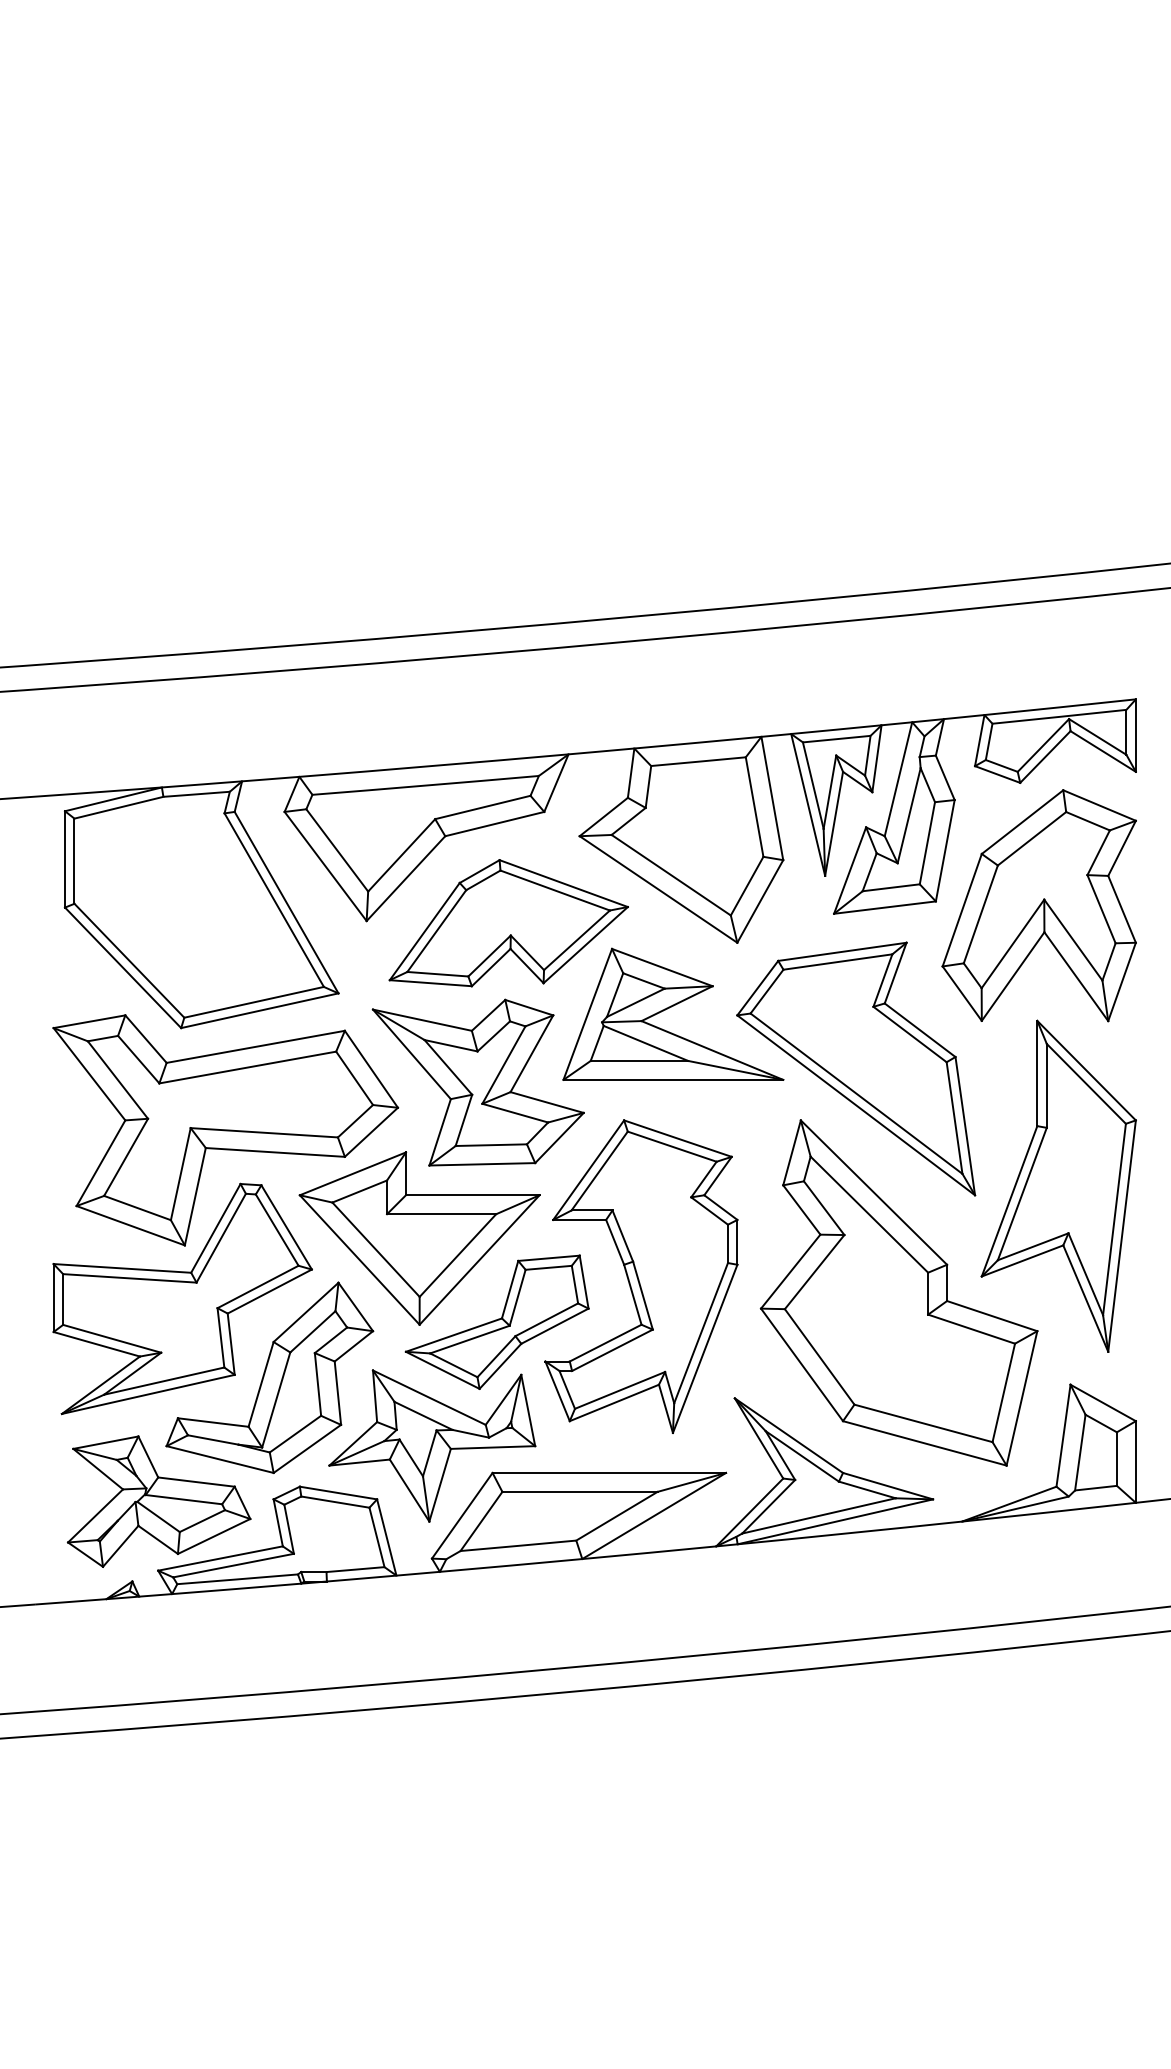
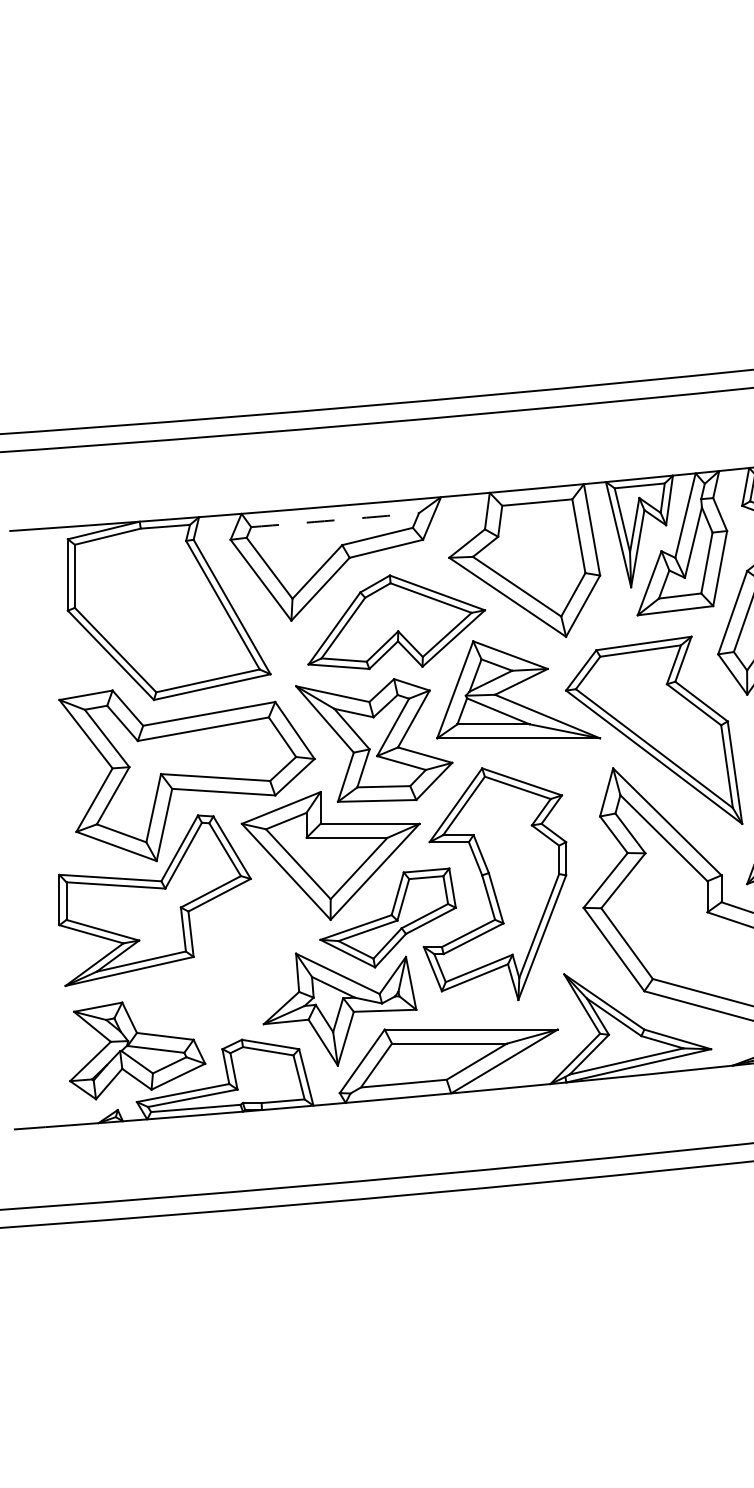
arc: (425, 785) -> (335, 520), solid -> dashed
part: (269, 1377) -> (219, 958), removed

